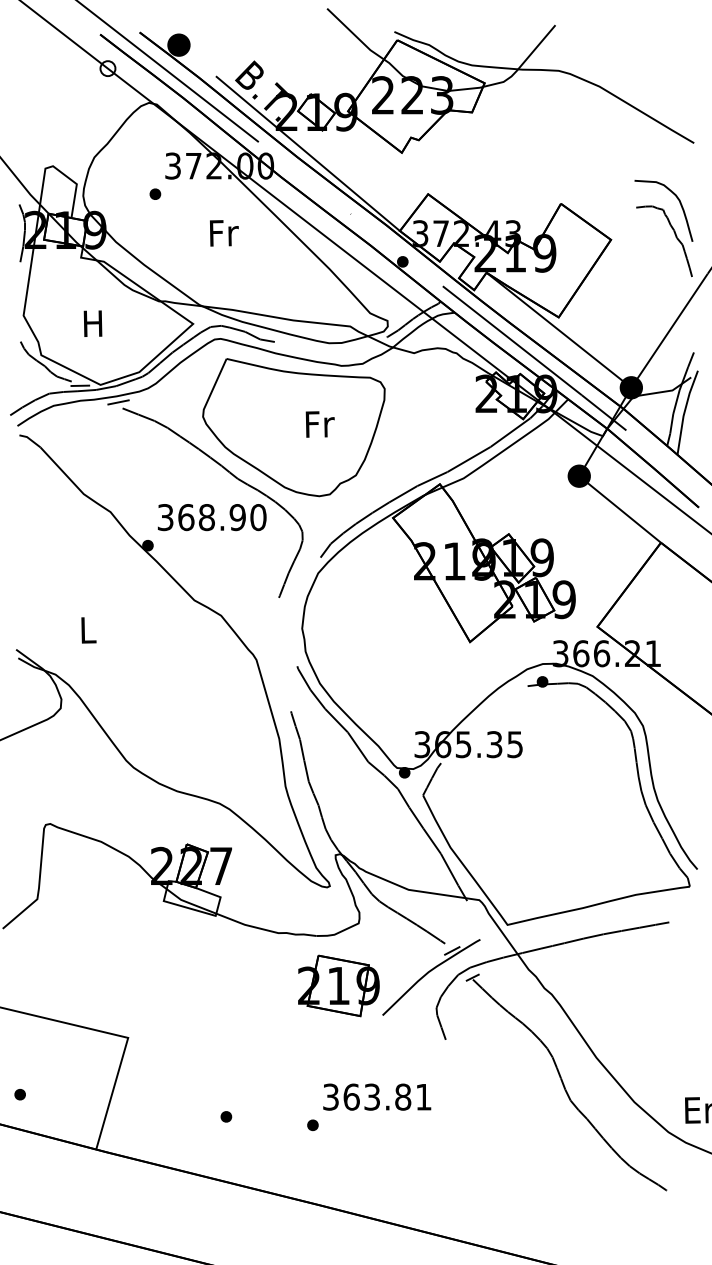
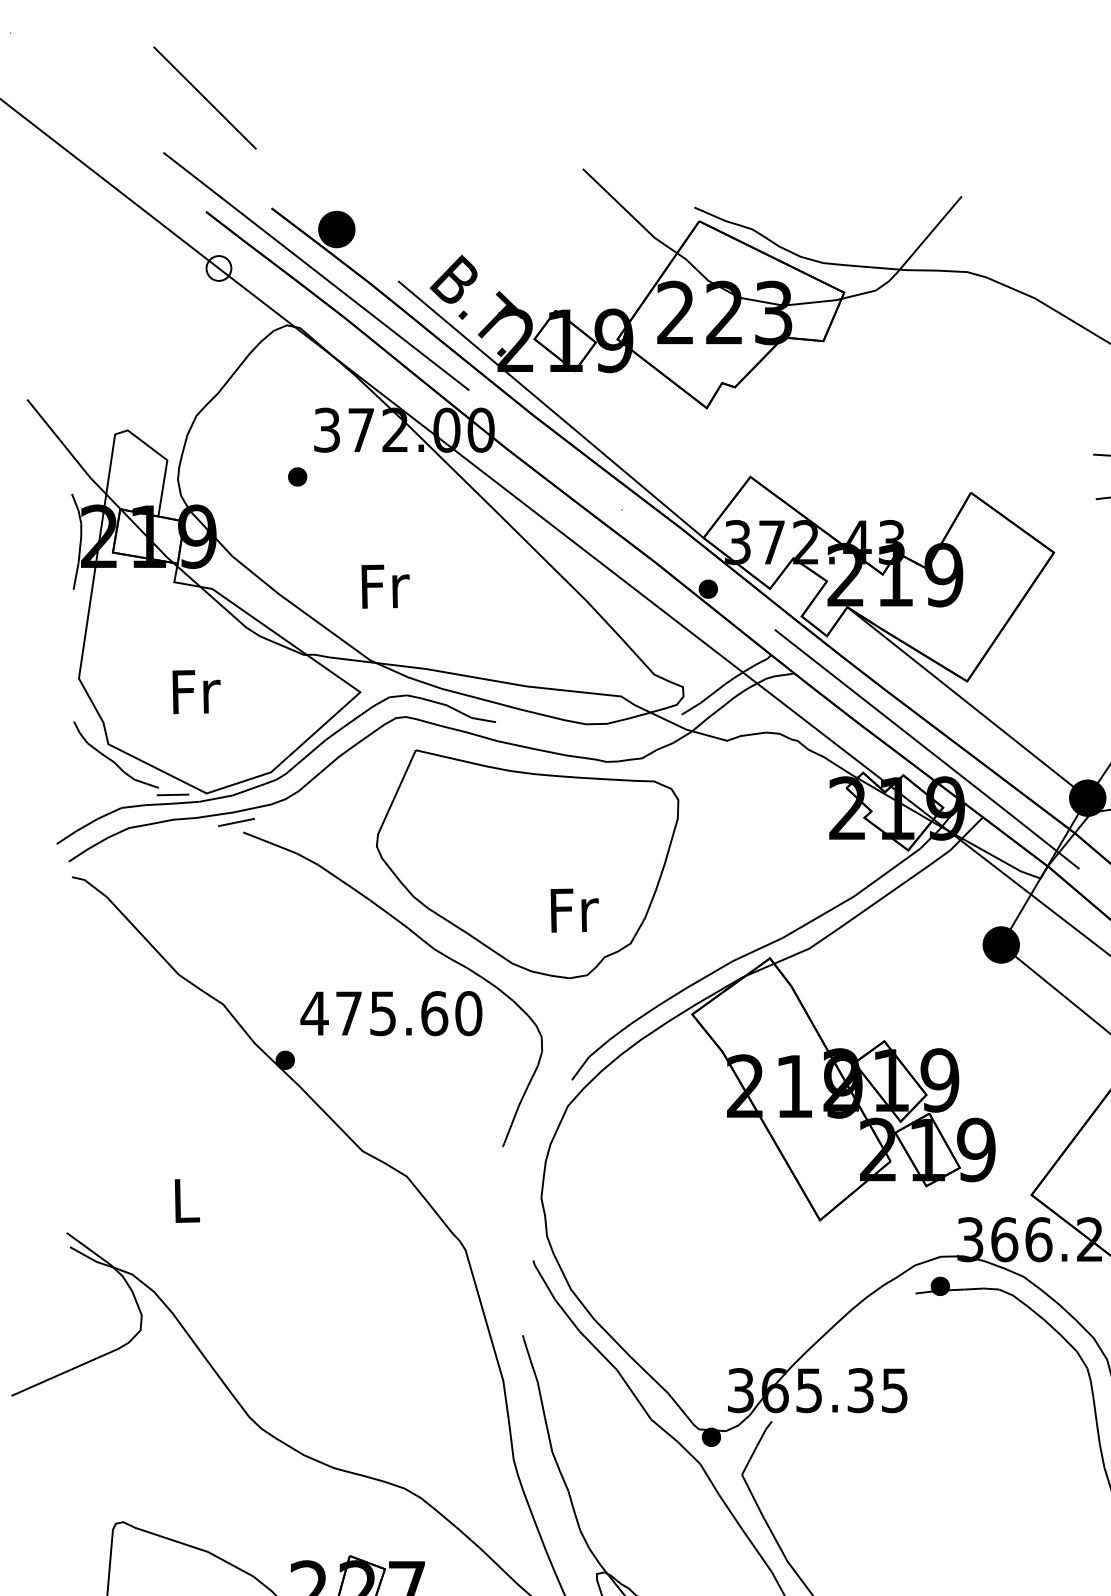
text: (224, 233) -> (385, 586), moved
text: (94, 323) -> (196, 691), H -> Fr
text: (319, 424) -> (573, 910), moved
text: (201, 517) -> (374, 1013), 368.90 -> 475.60

